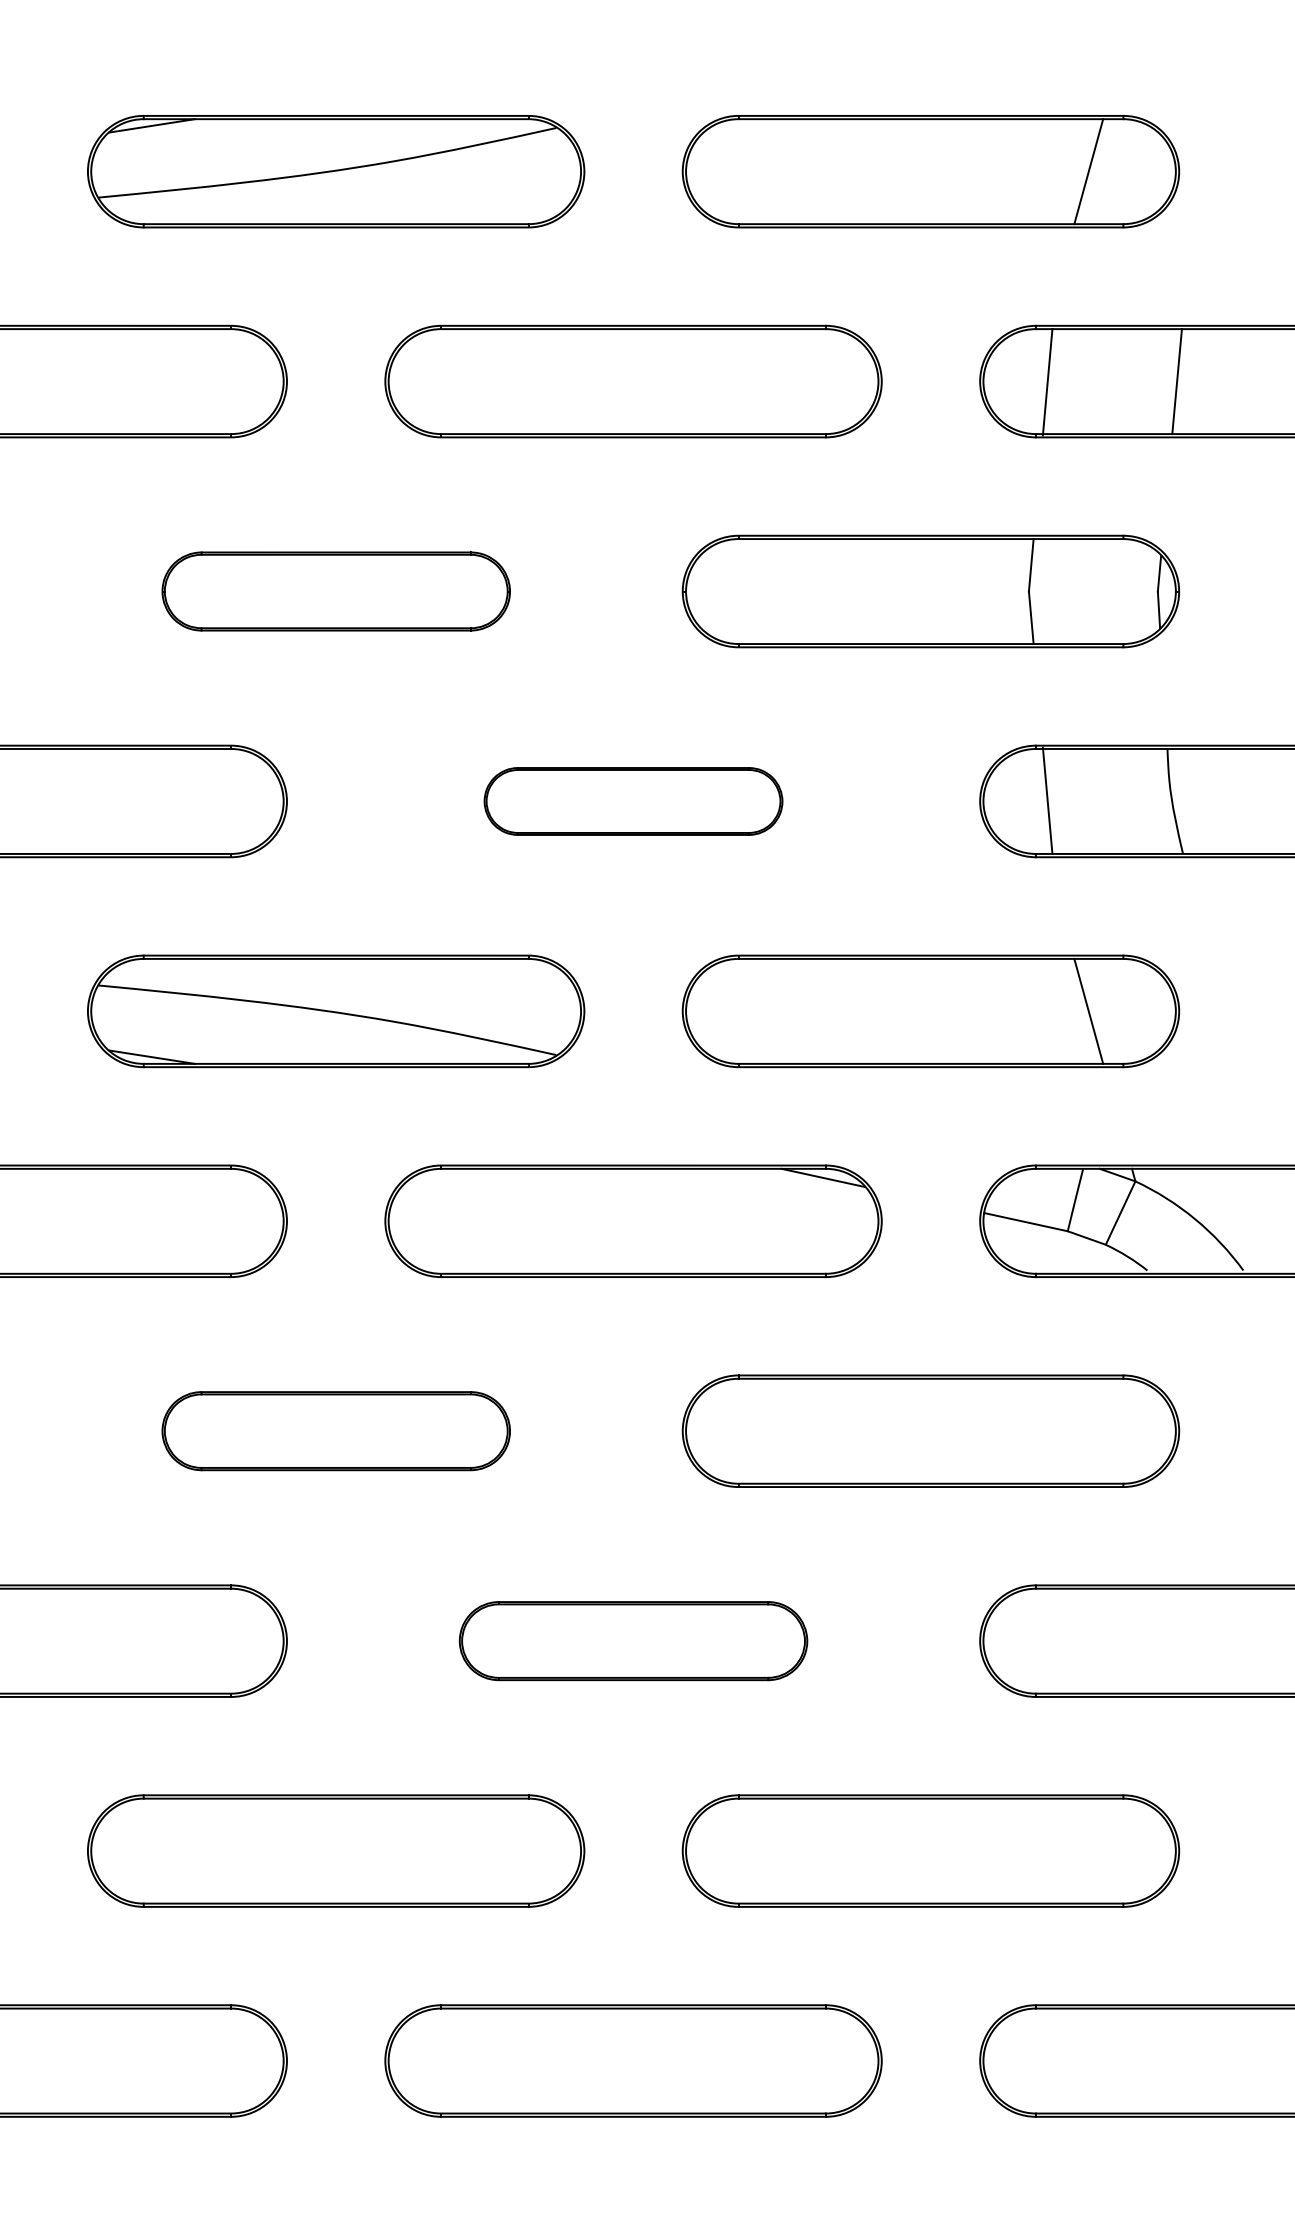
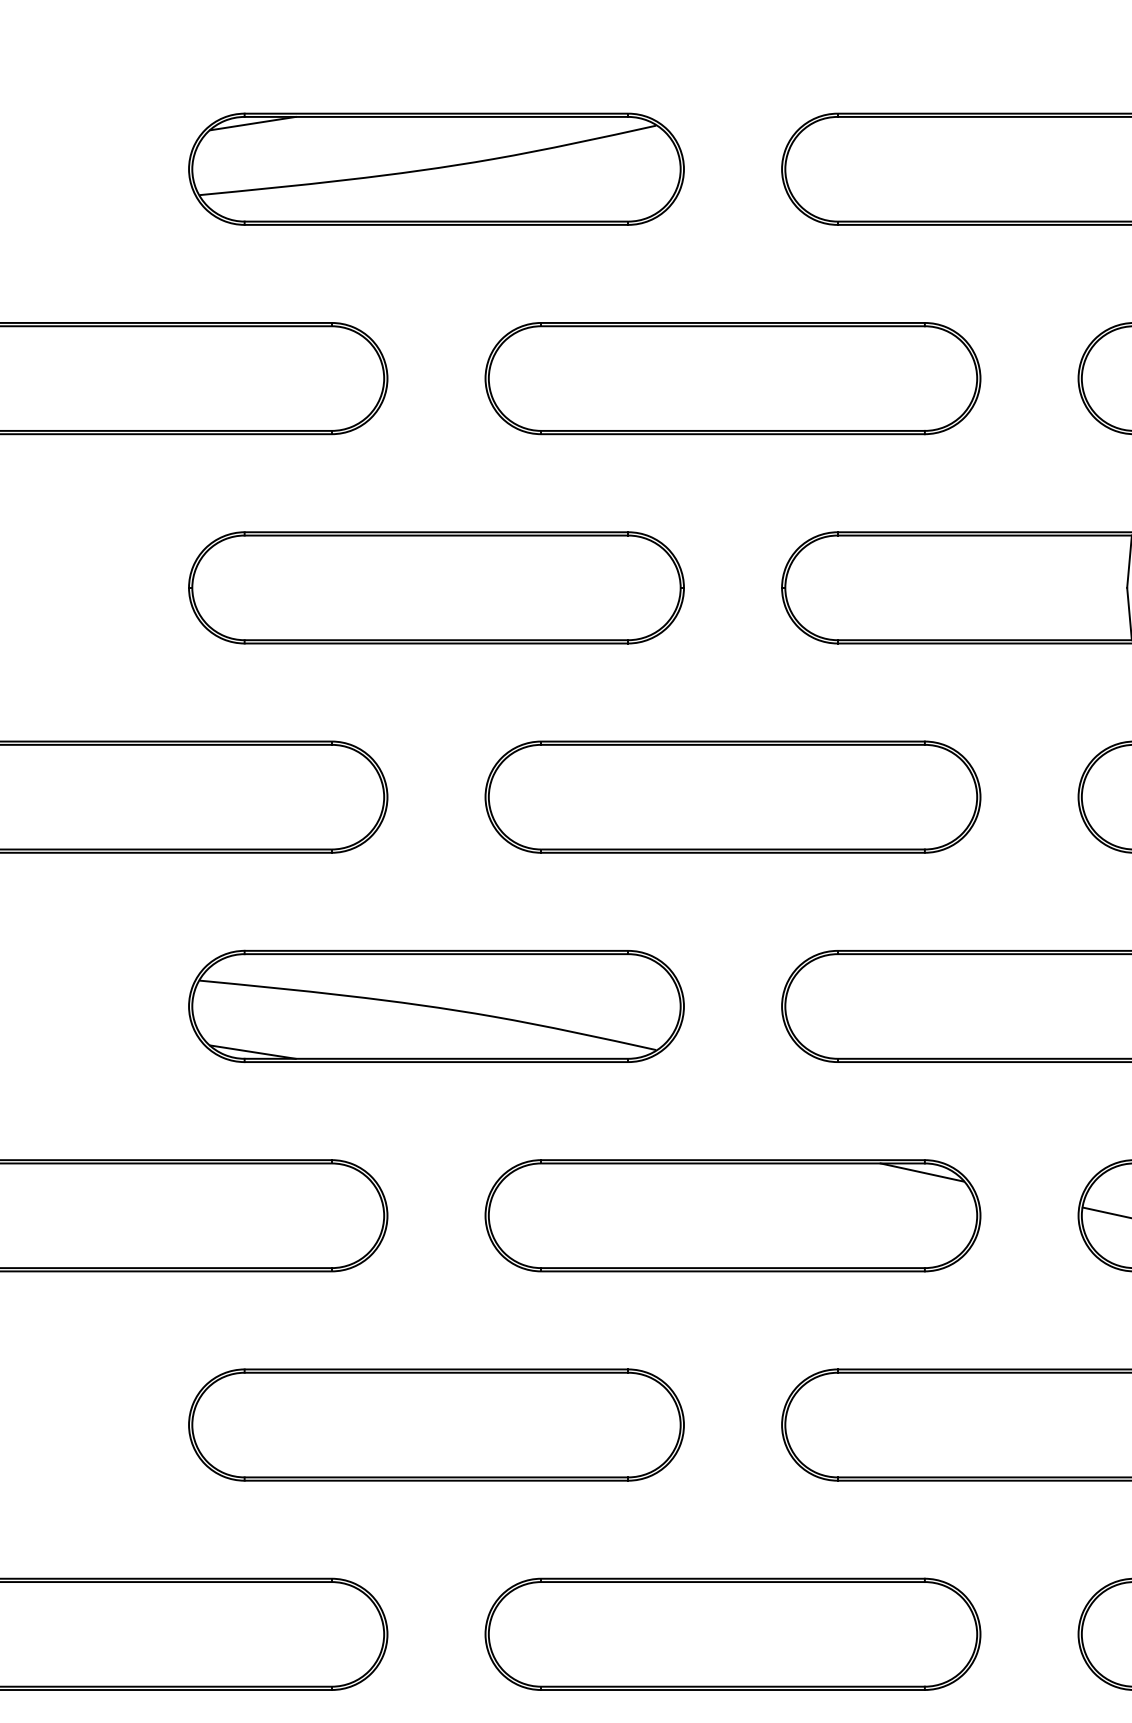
part: (336, 591) -> (436, 587), size x1.43
part: (633, 801) -> (732, 797), size x1.67
part: (336, 1430) -> (436, 1424), size x1.43
part: (633, 1640) -> (732, 1633), size x1.43

